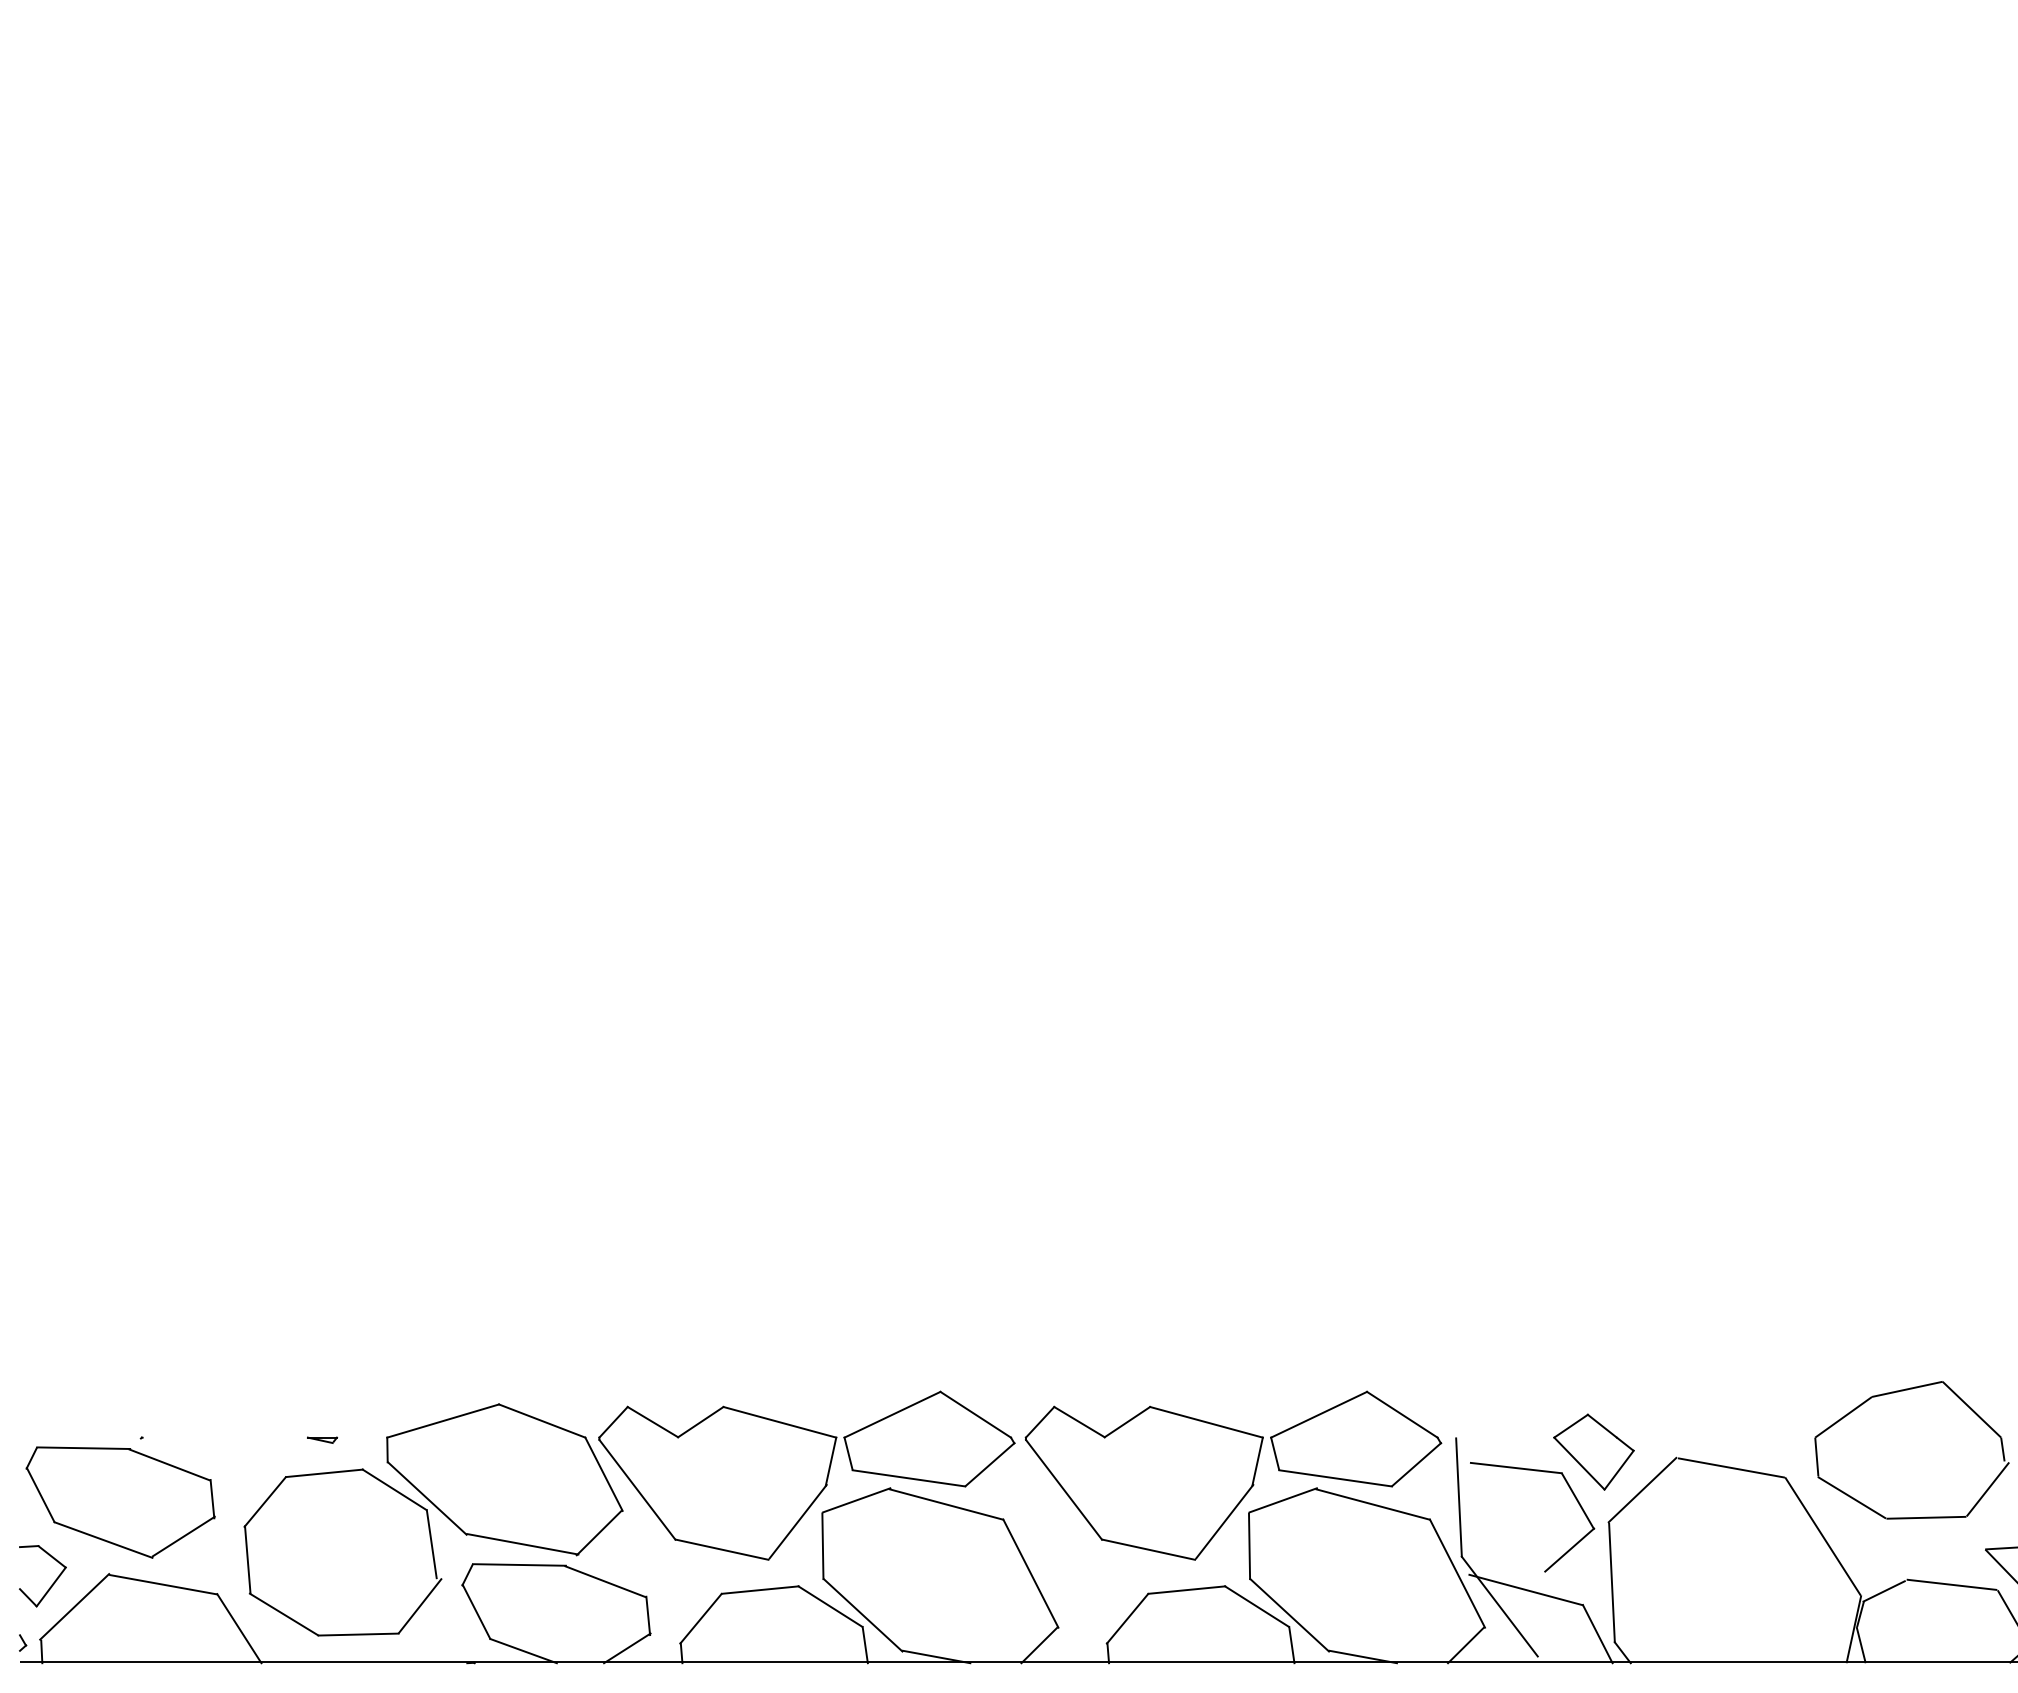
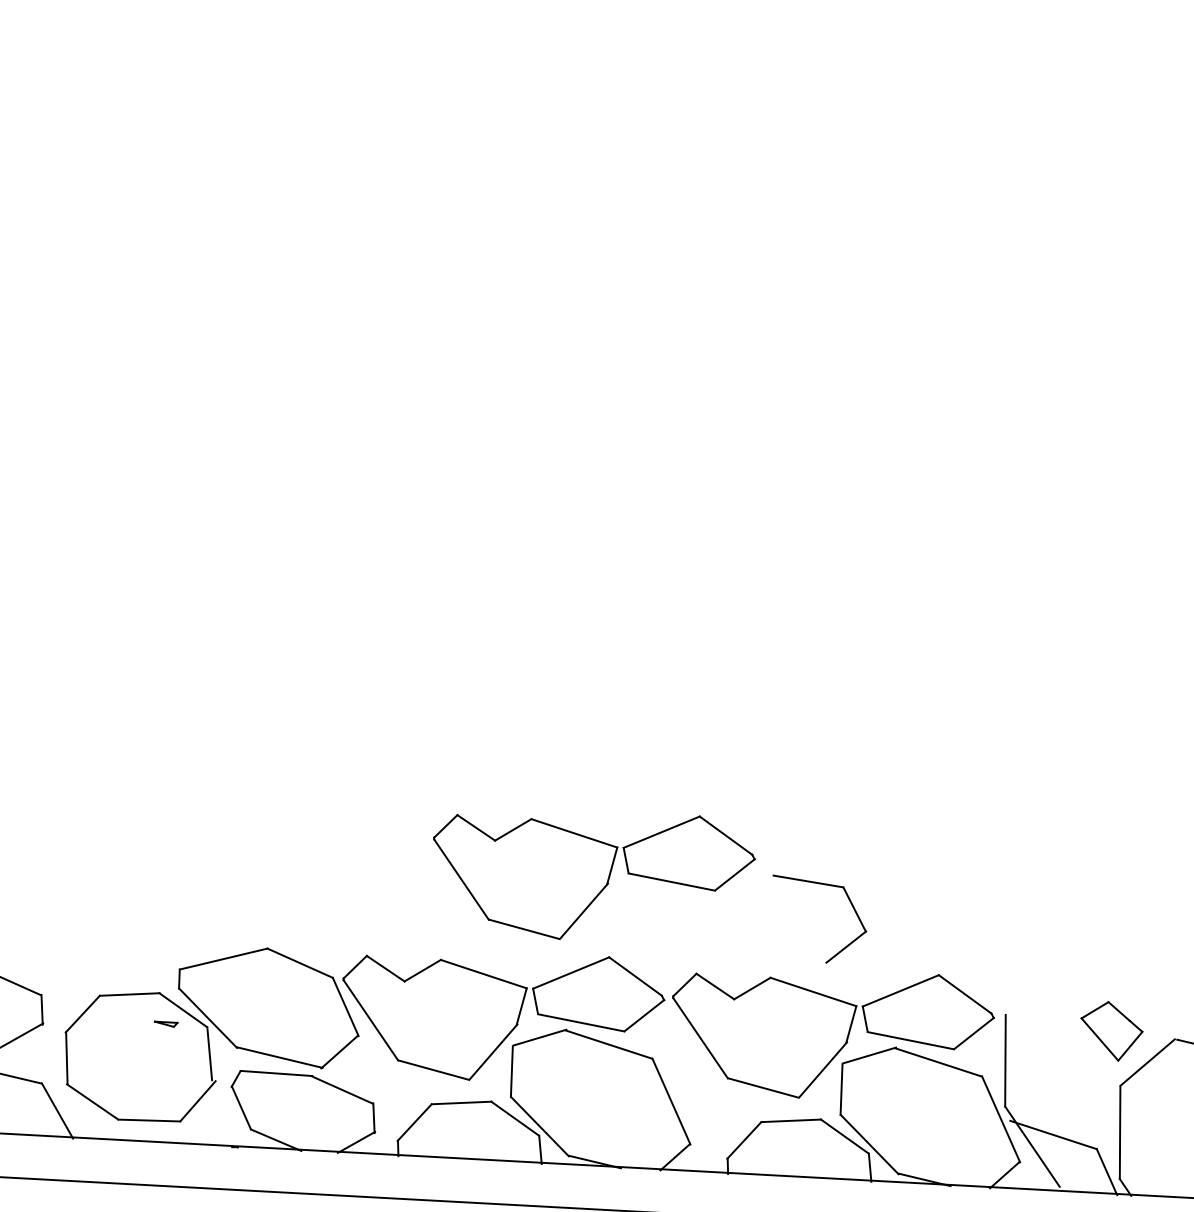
part: (913, 1287) -> (592, 875), added
part: (322, 1439) -> (166, 1023), moved
part: (1535, 1471) -> (823, 884), moved

